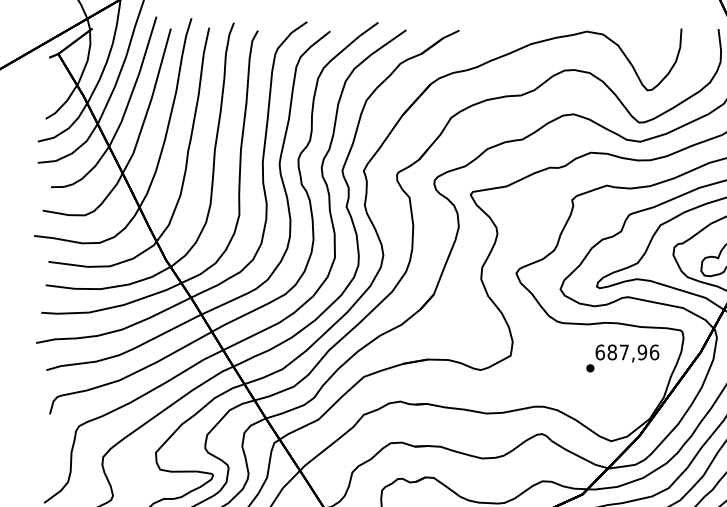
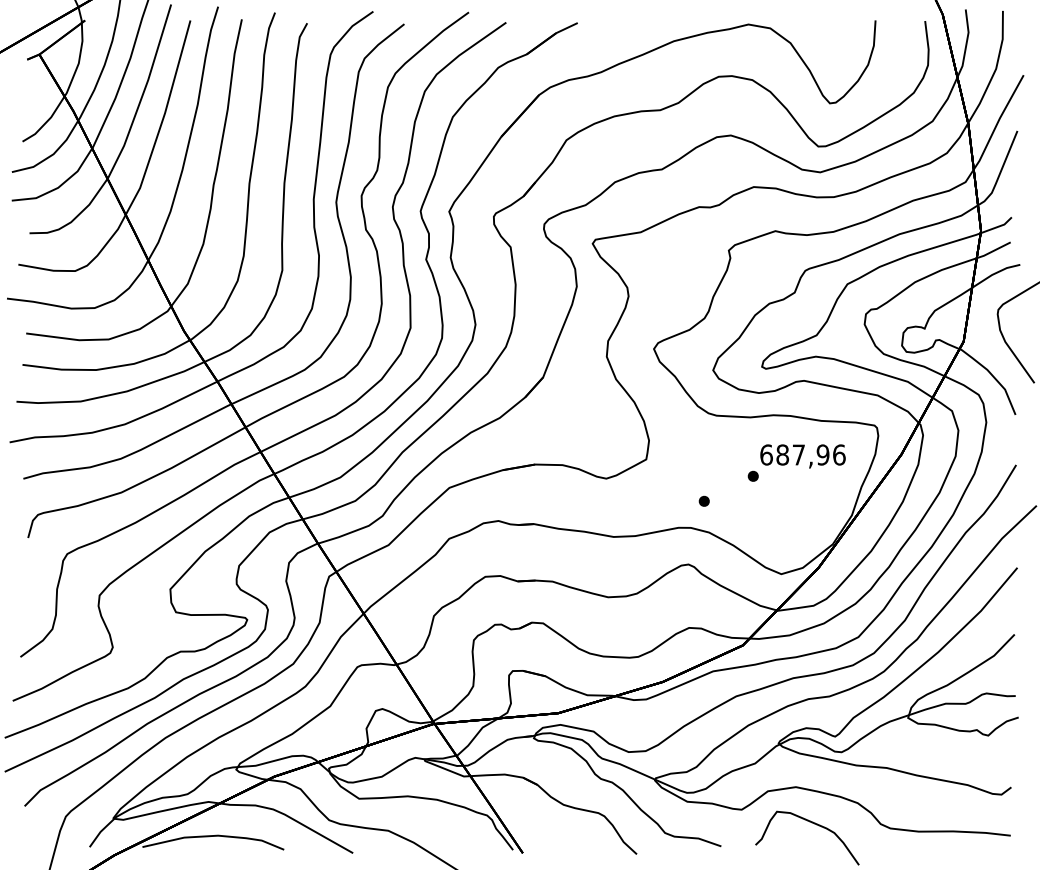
part: (553, 386) -> (703, 500), added

